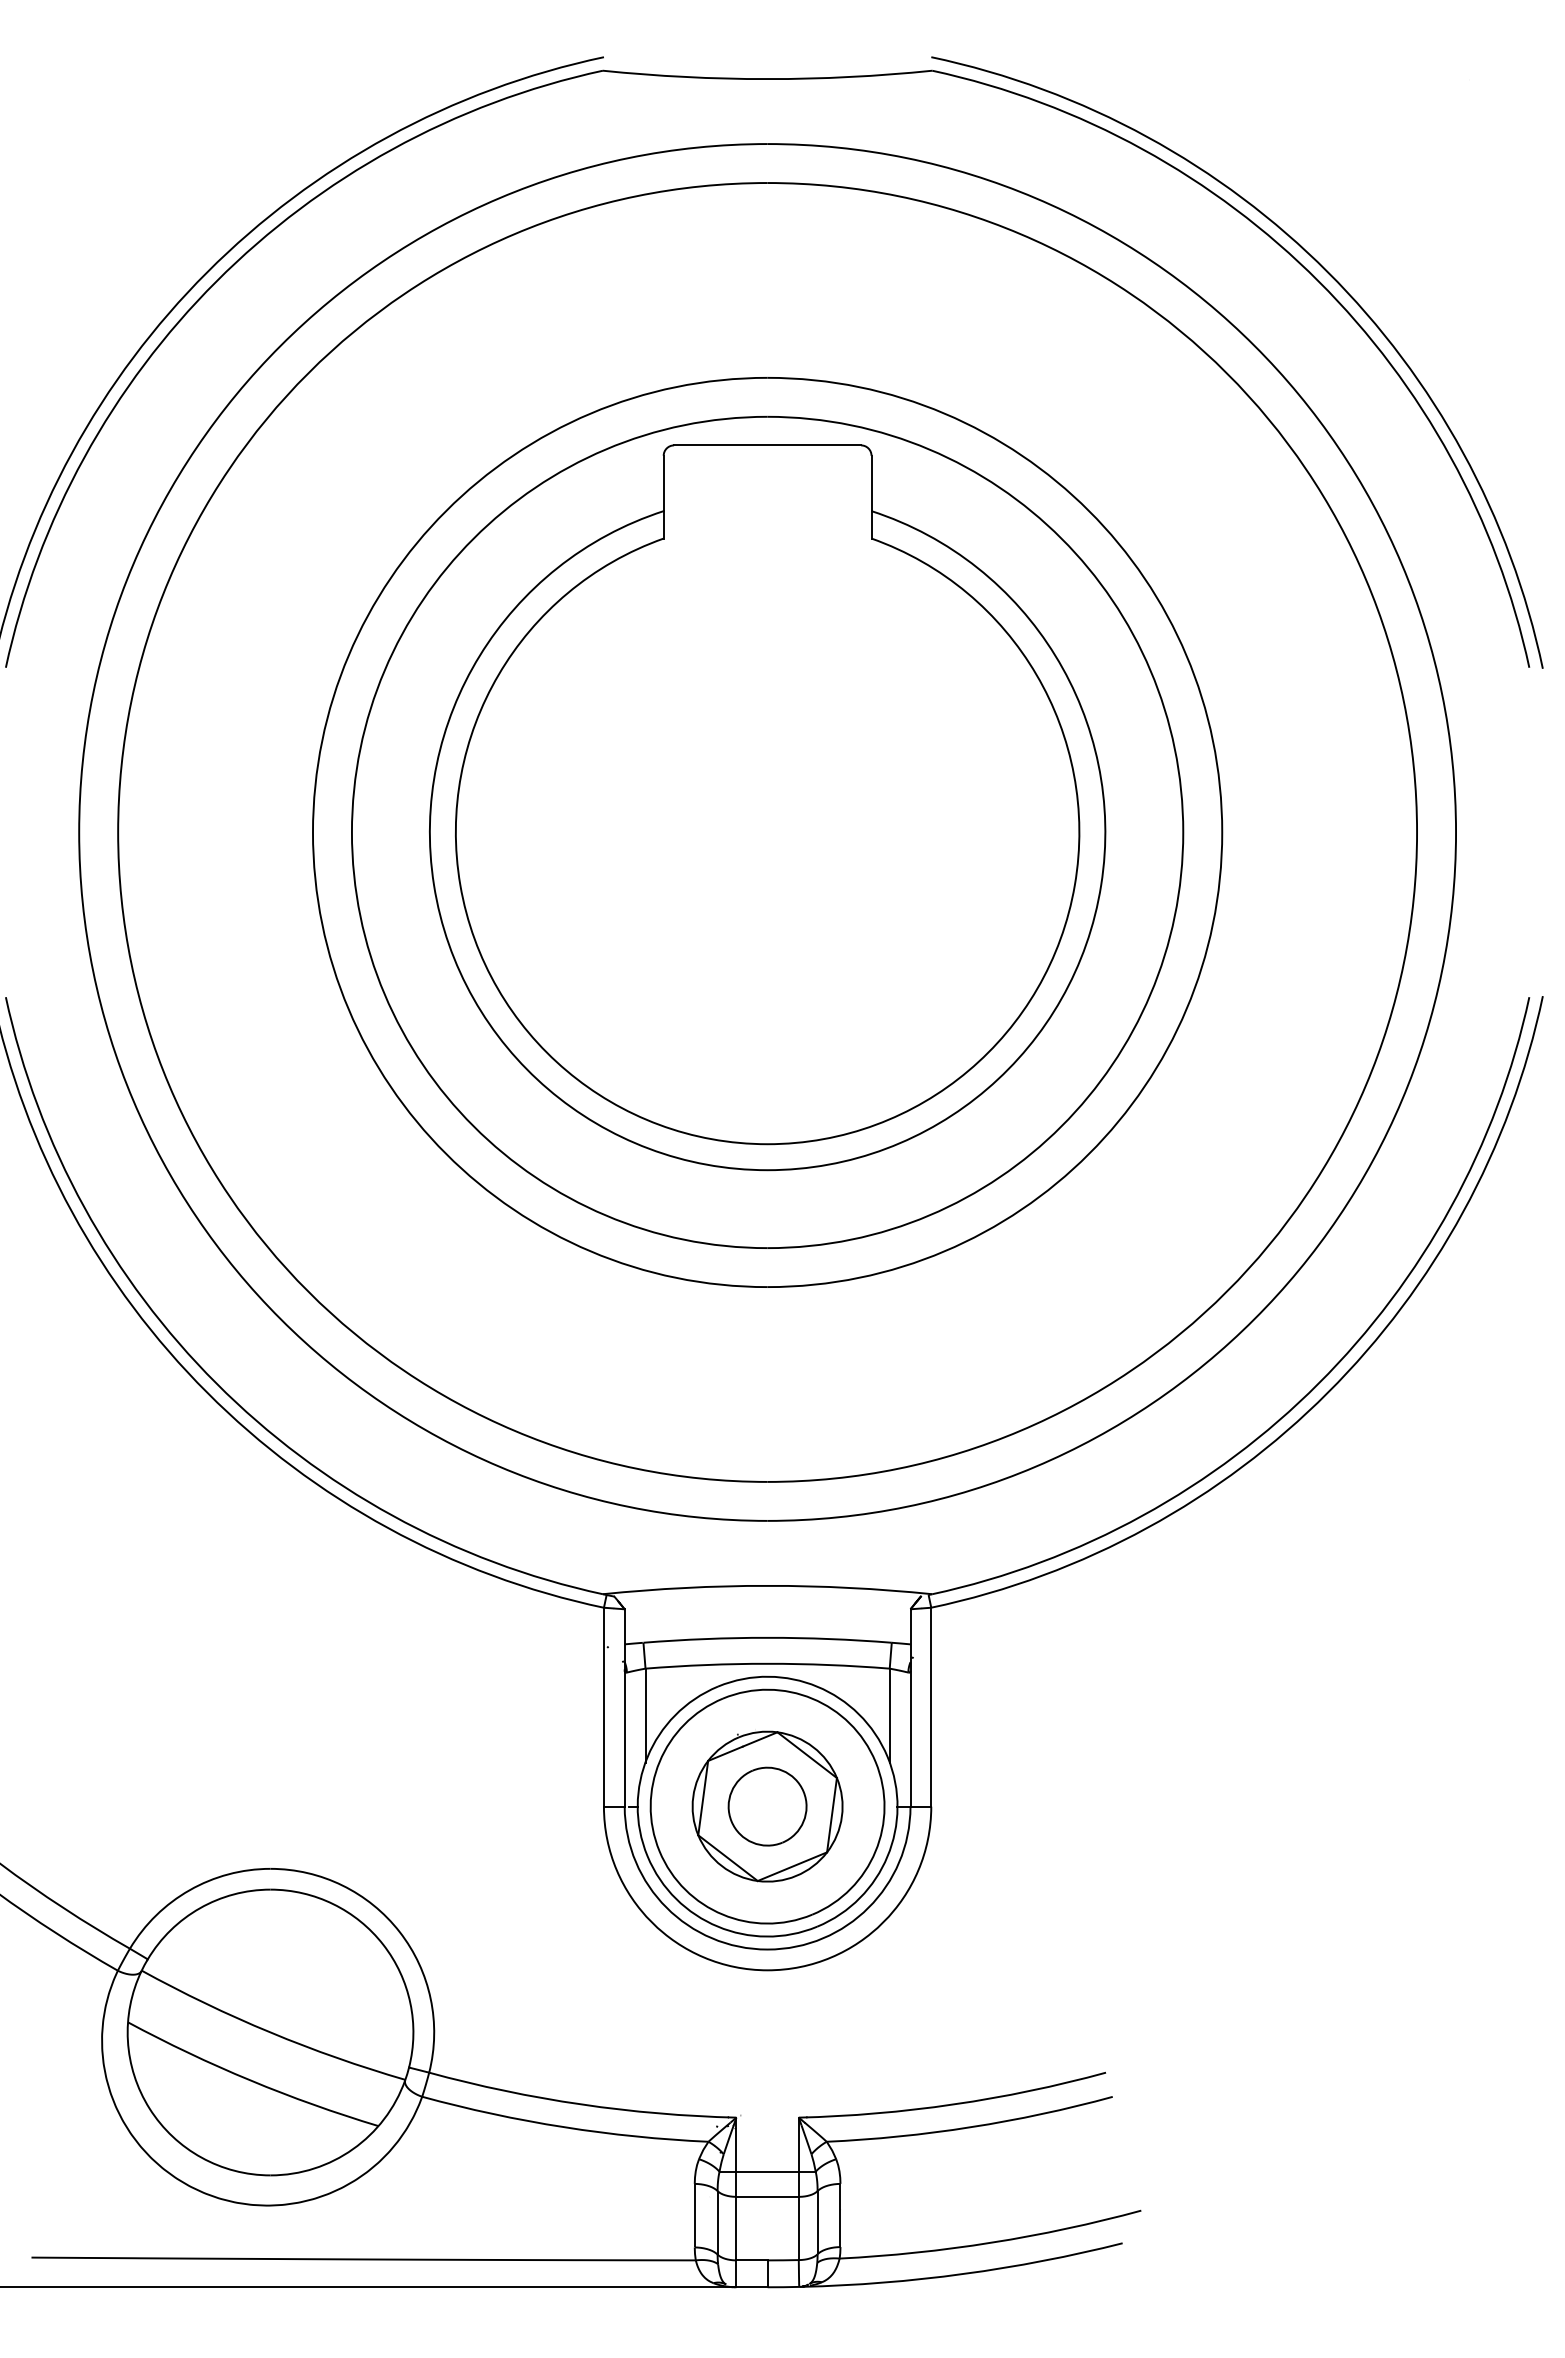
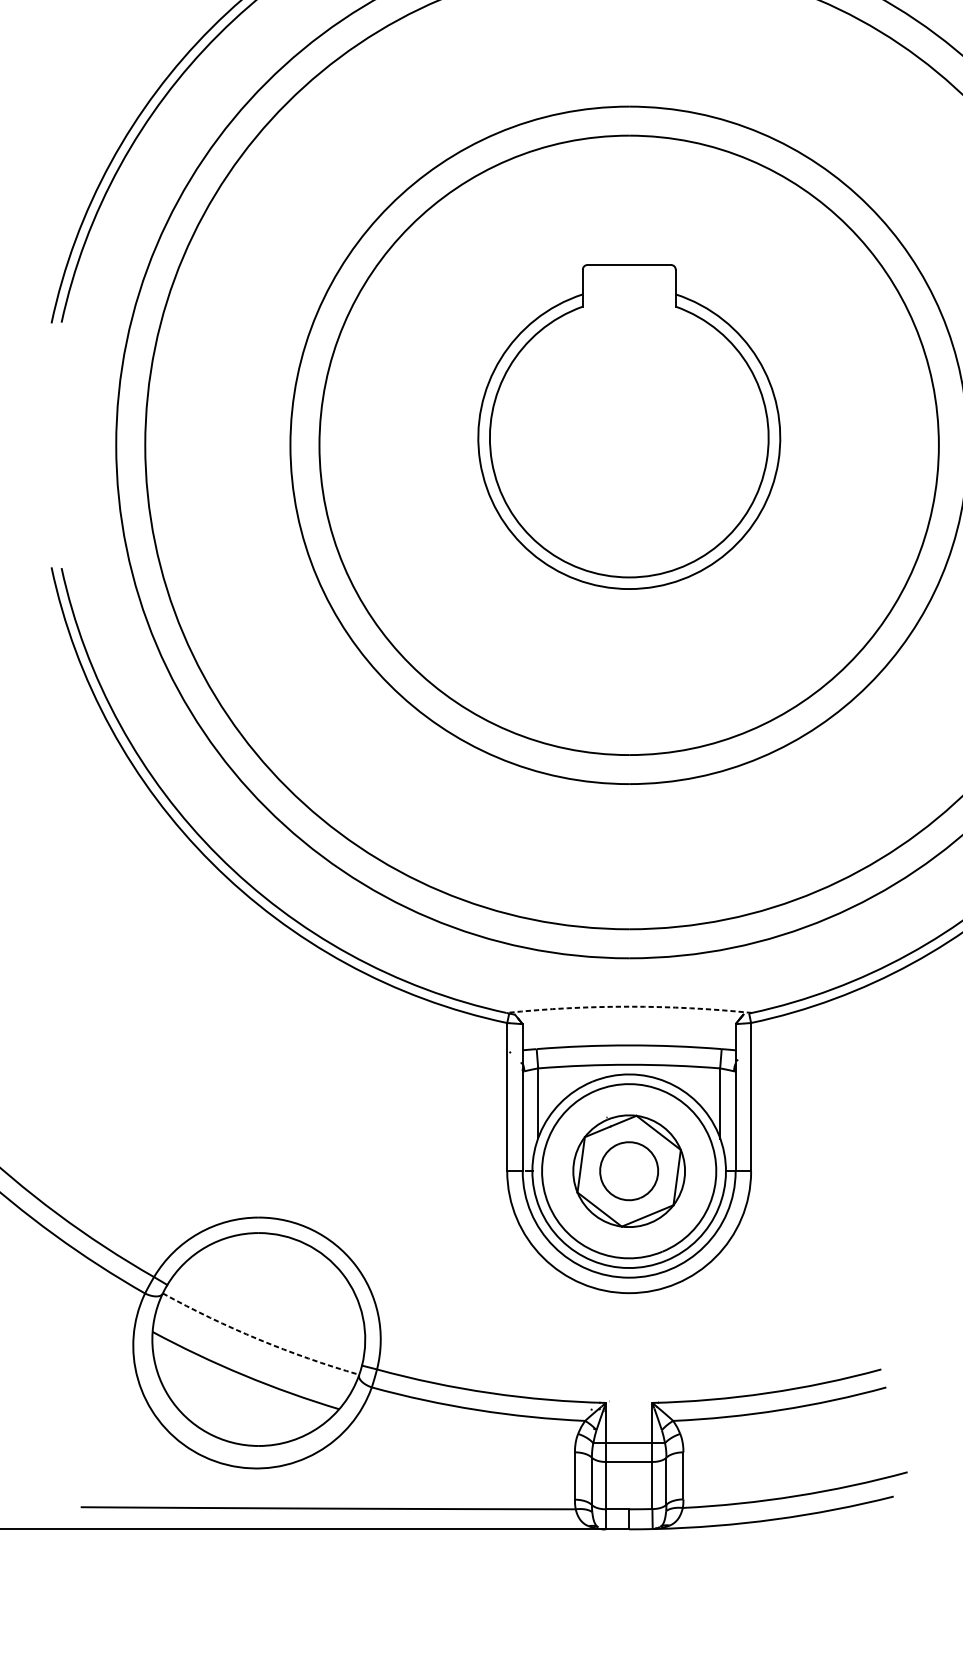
part: (767, 807) -> (629, 426), size x0.6
arc: (767, 1585) -> (629, 1006), solid -> dashed
arc: (270, 2032) -> (258, 1339), solid -> dashed

